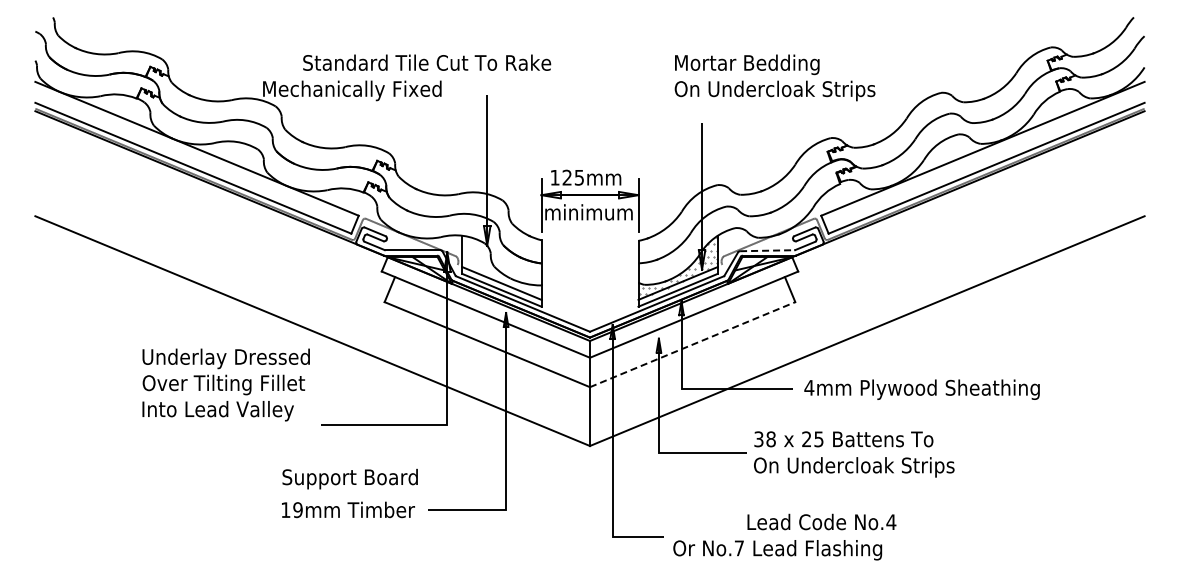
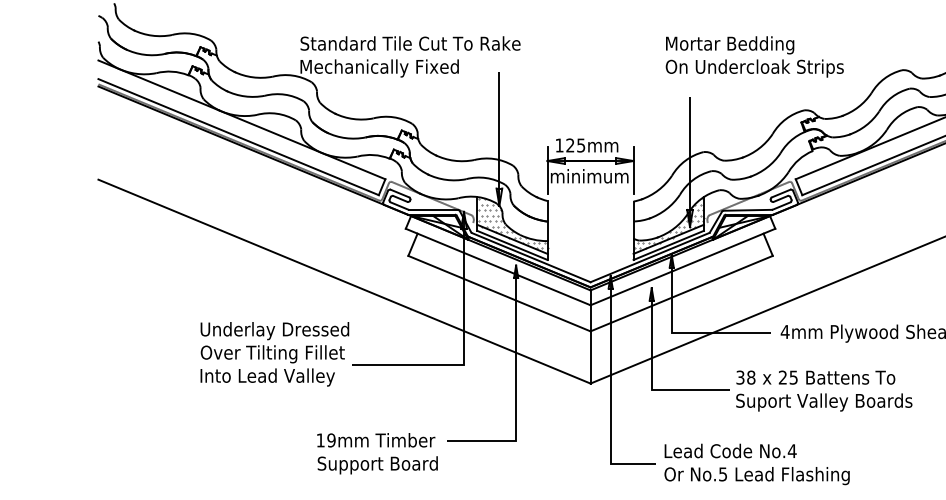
text: (427, 62) -> (410, 43), moved
line: (767, 250) -> (748, 210), dashed -> solid
hatch: (502, 265) -> (512, 223), added
line: (693, 344) -> (682, 293), dashed -> solid
text: (225, 384) -> (274, 353), moved
text: (854, 467) -> (825, 402), On Undercloak Strips -> Suport Valley Boards
text: (349, 478) -> (377, 464), moved
text: (821, 521) -> (730, 450), moved
text: (738, 548) -> (722, 474), No.7 -> No.5

